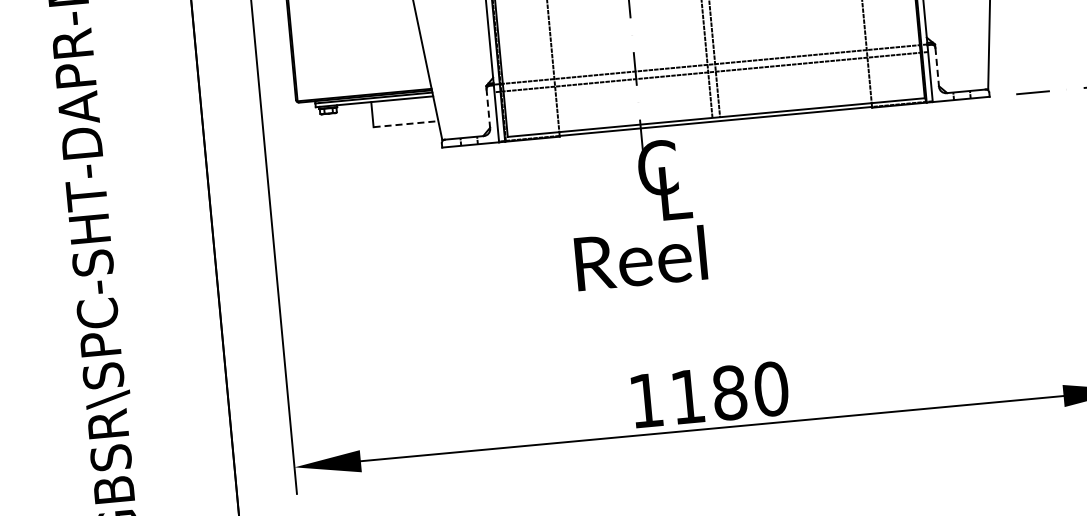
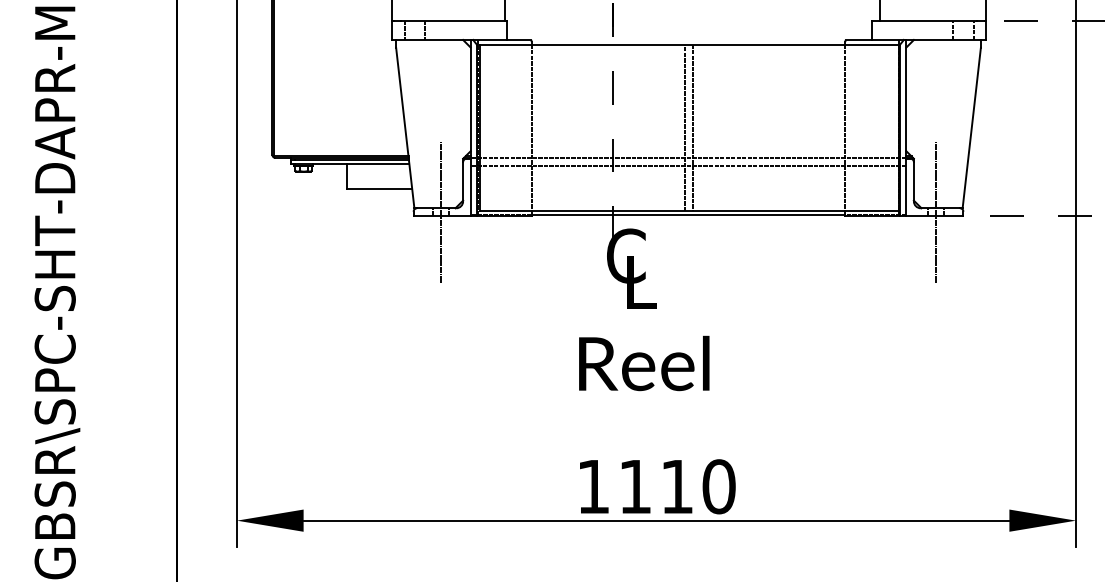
line: (936, 67) -> (913, 181), dashed -> solid
line: (961, 95) -> (935, 211), added
line: (488, 108) -> (463, 181), dashed -> solid
line: (405, 124) -> (379, 189), dashed -> solid
line: (469, 140) -> (441, 211), added
text: (641, 258) -> (644, 363), moved
text: (729, 392) -> (677, 486), 1180 -> 1110

